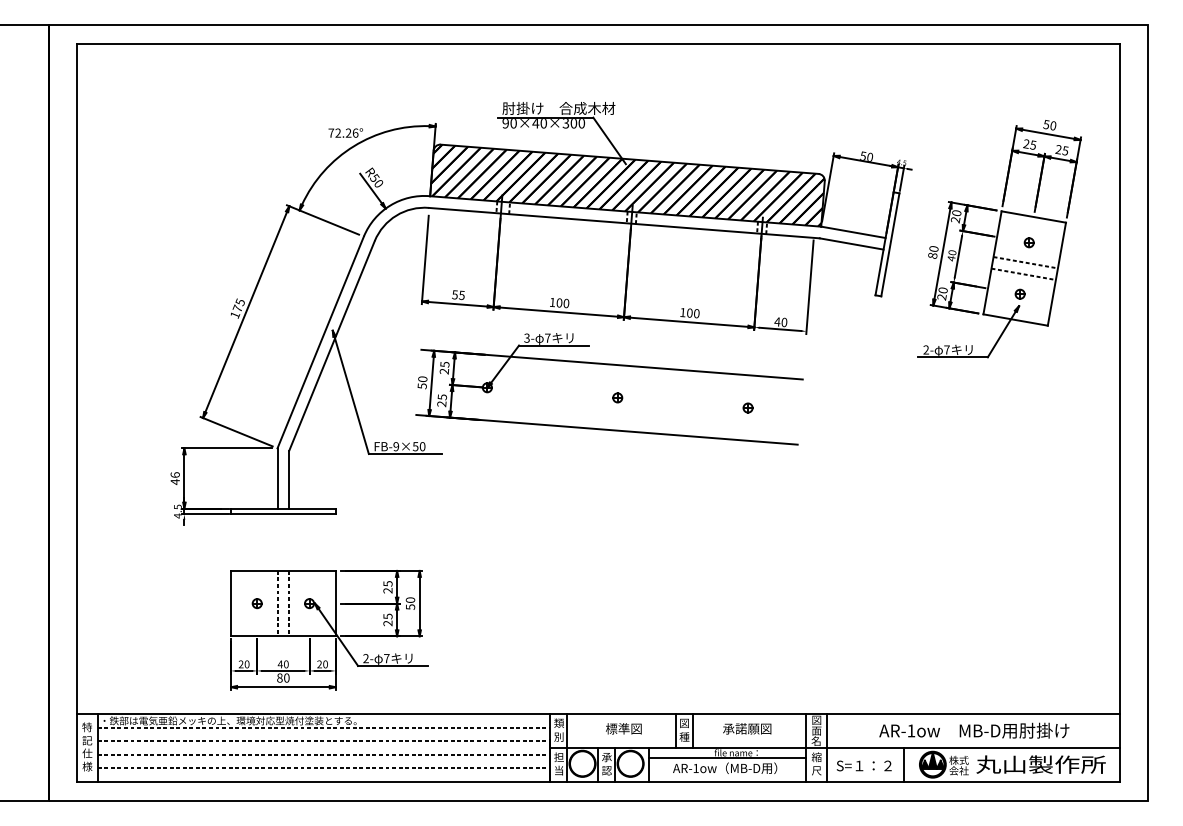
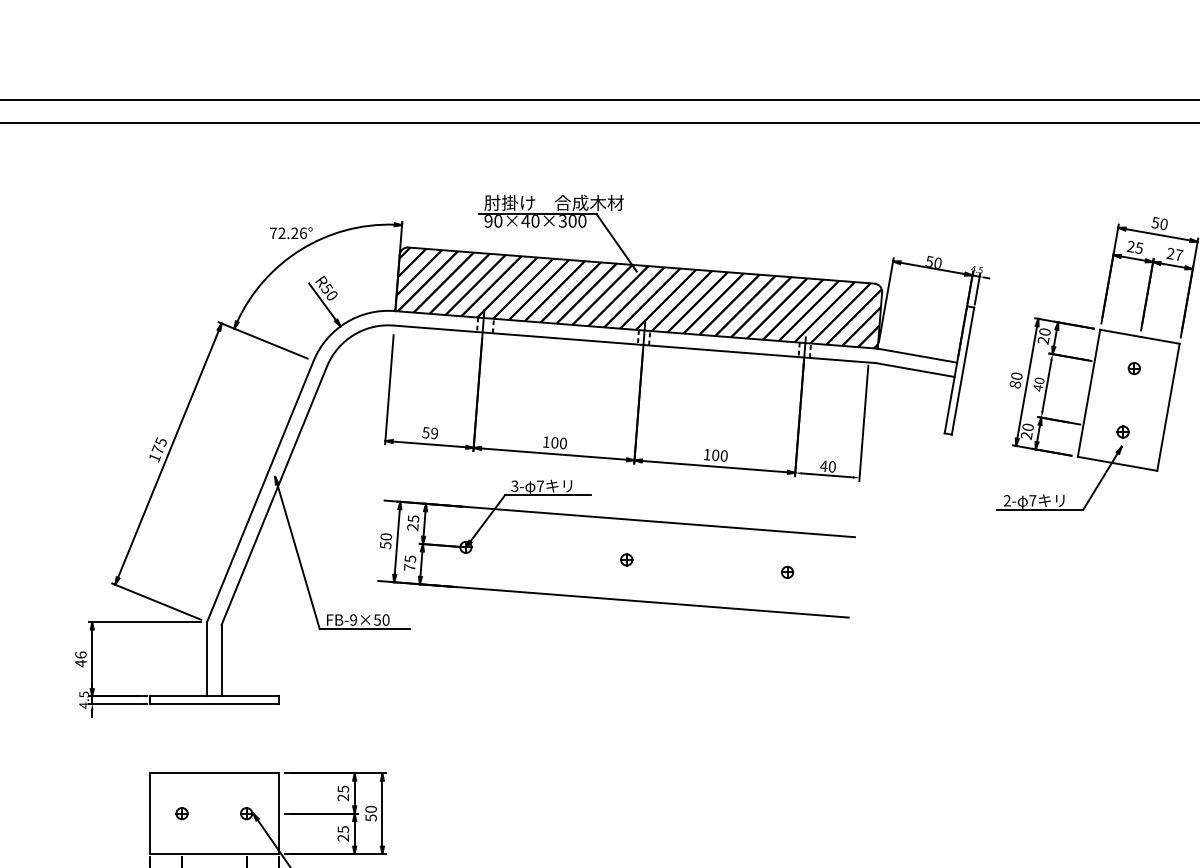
text: (1065, 150) -> (1179, 254), 25 -> 27
line: (1025, 262) -> (1129, 392), removed
line: (1023, 273) -> (1127, 406), removed
text: (461, 294) -> (434, 432), 55 -> 59
text: (441, 404) -> (409, 568), 25 -> 75
line: (277, 603) -> (207, 813), removed
line: (289, 603) -> (221, 813), removed

